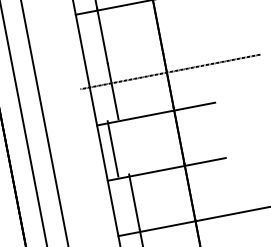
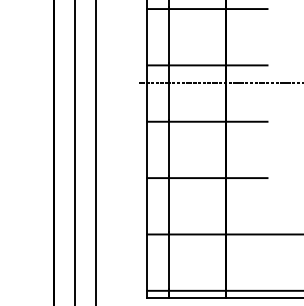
line: (145, 58) -> (207, 65), added
line: (112, 148) -> (169, 147), moved

